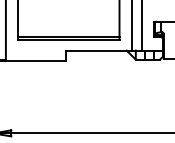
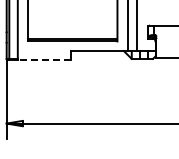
line: (36, 61) -> (44, 60), solid -> dashed

